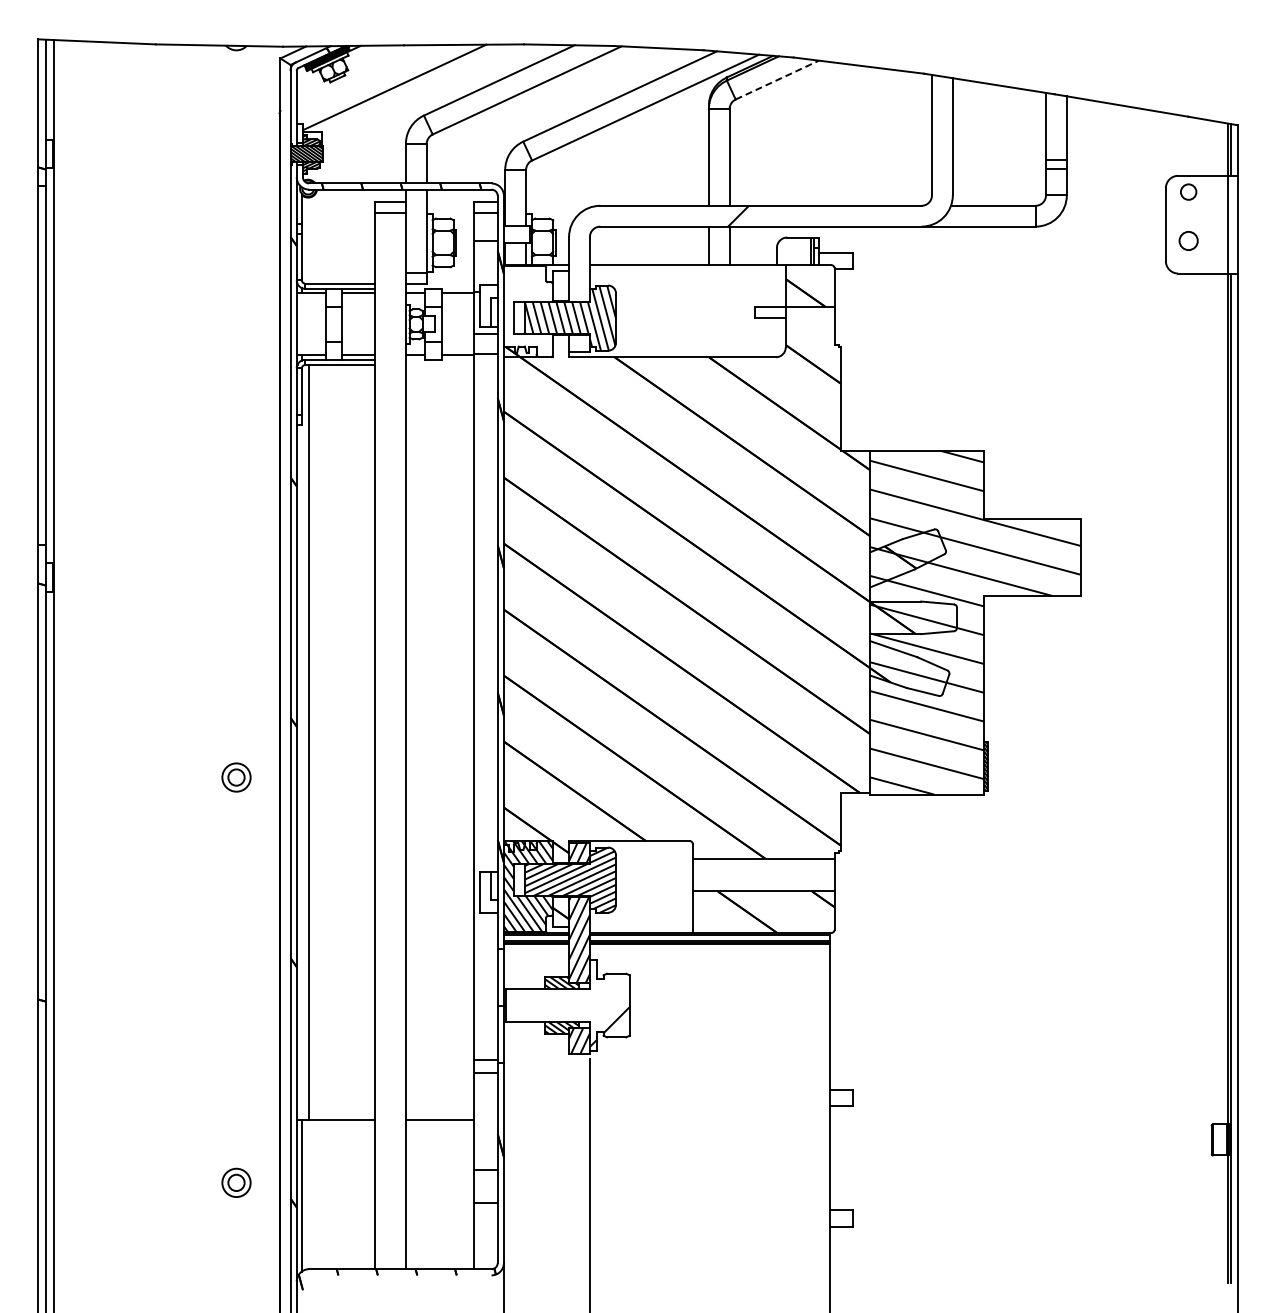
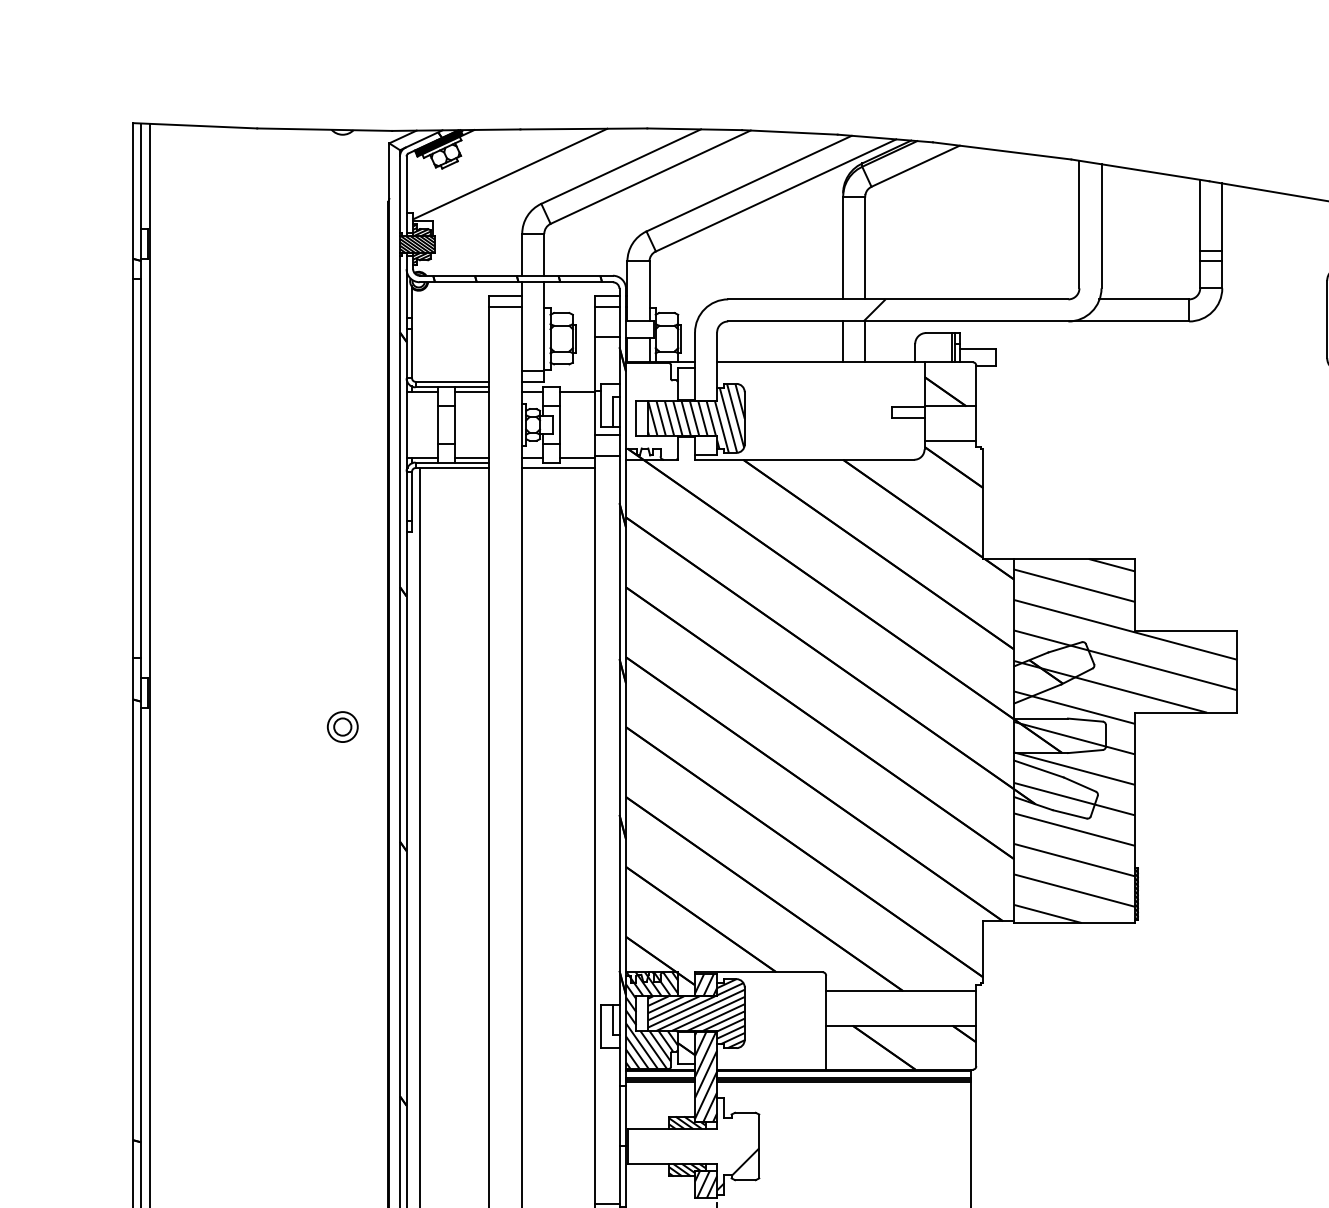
line: (777, 80) -> (915, 166), dashed -> solid
line: (809, 339) -> (949, 441), added
line: (439, 364) -> (557, 467), added
part: (236, 777) -> (342, 727), moved

